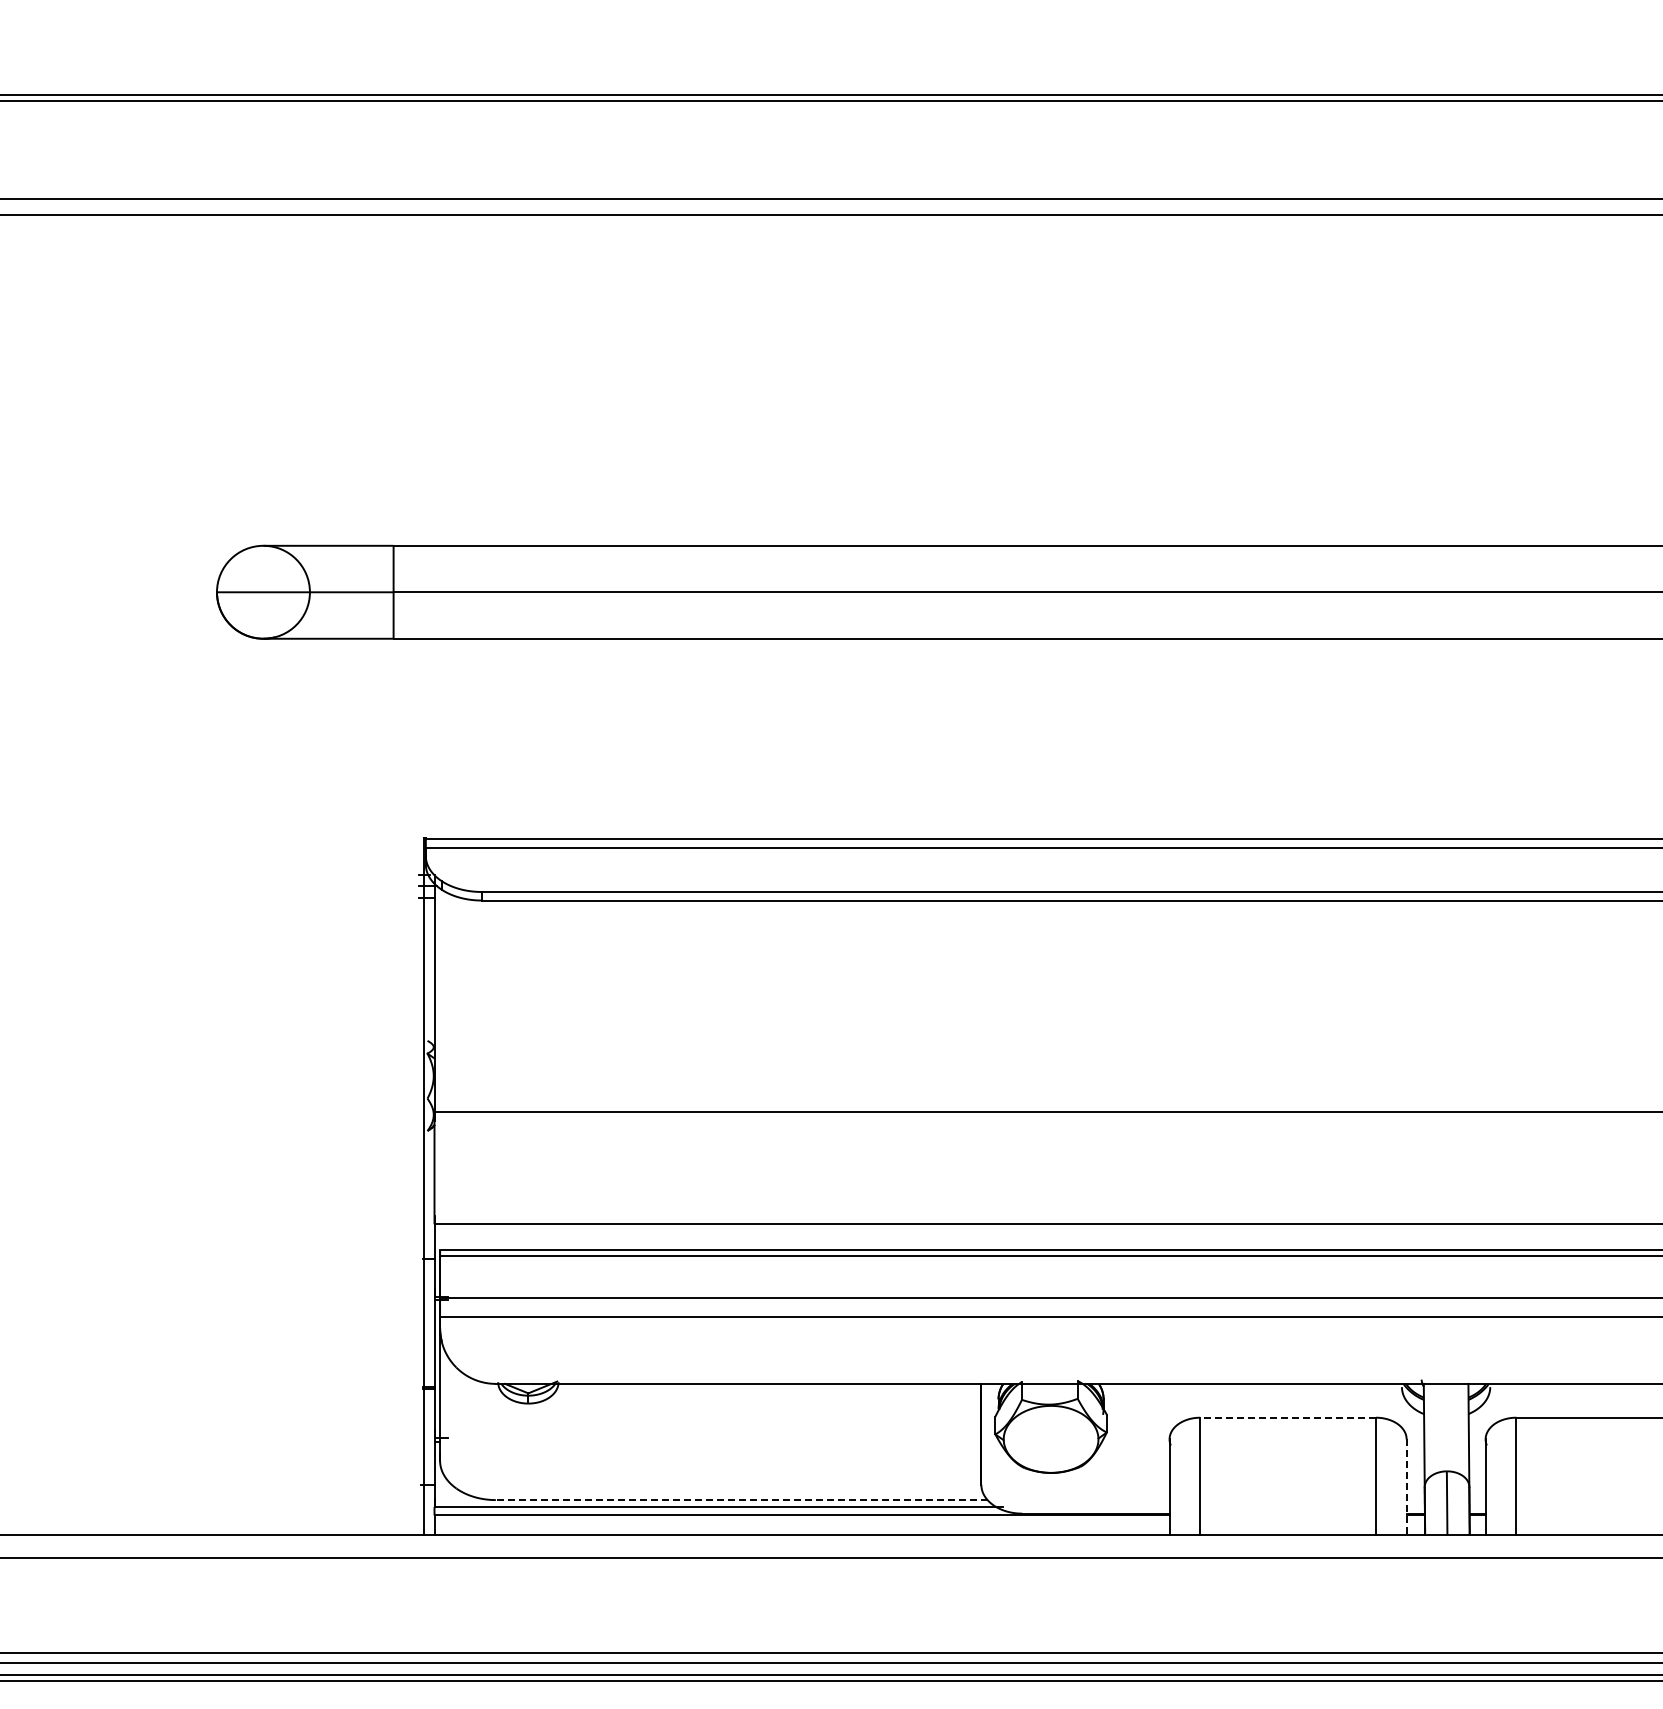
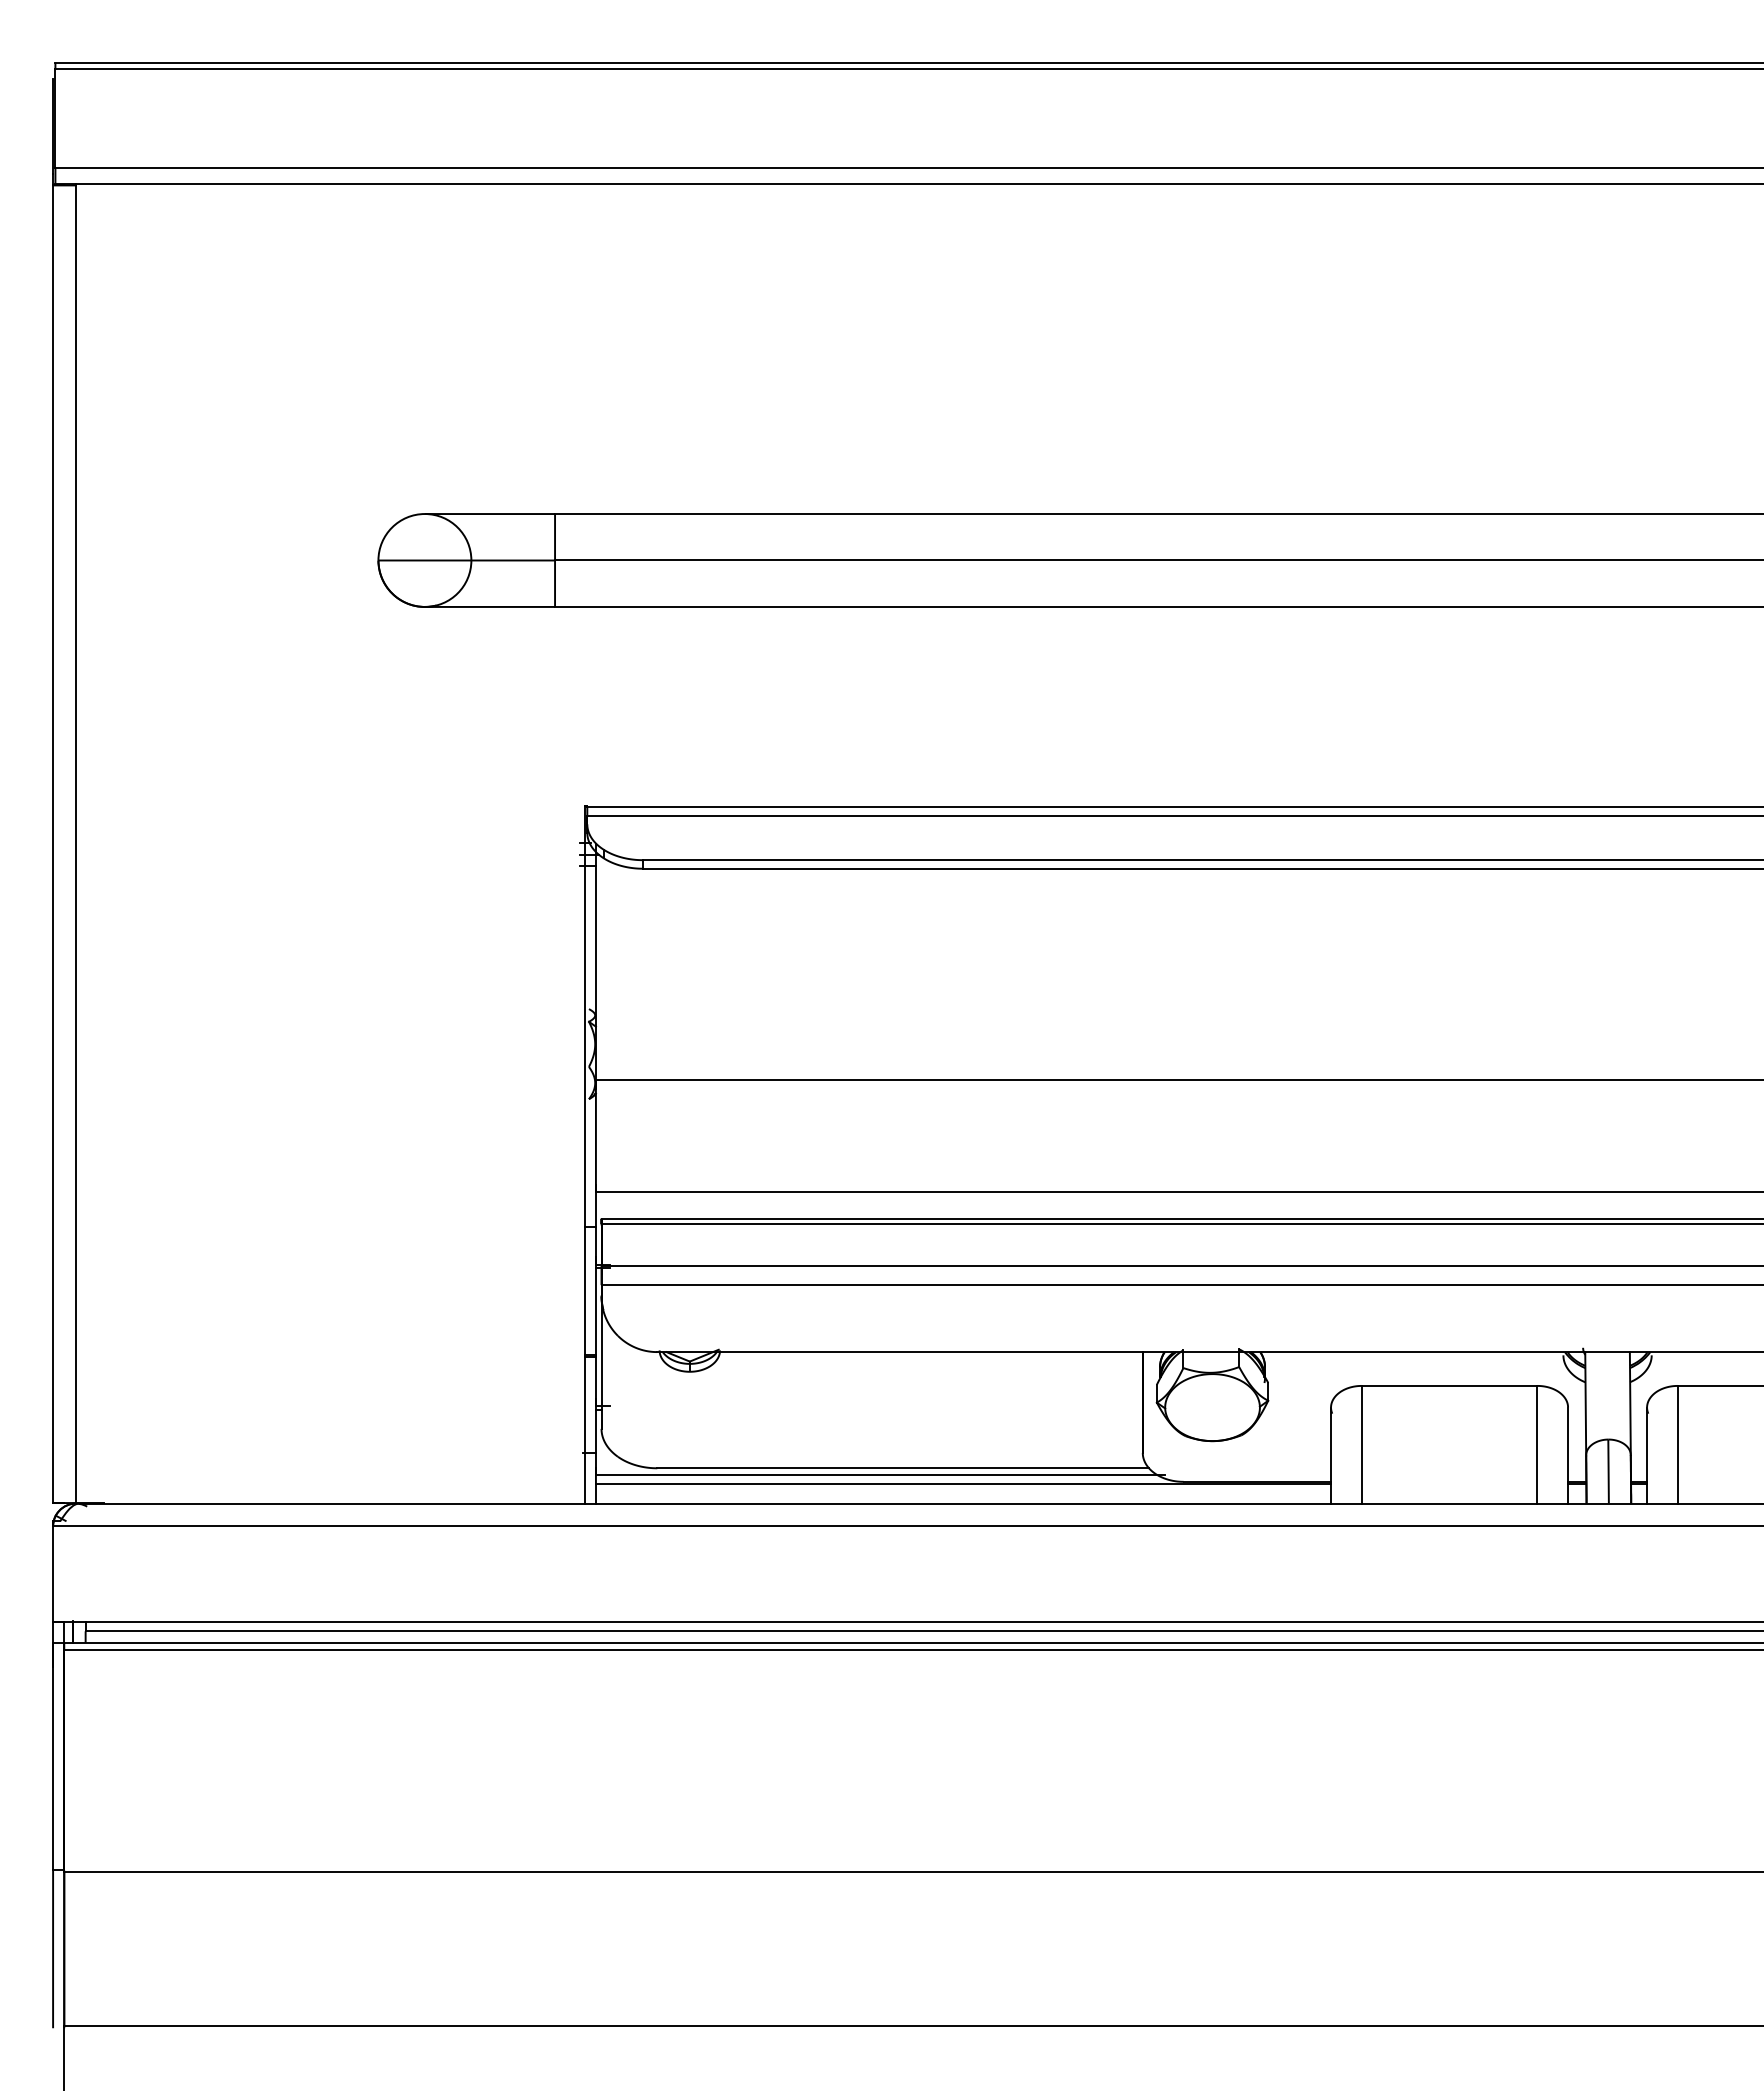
line: (1288, 1417) -> (1449, 1385), dashed -> solid
line: (1407, 1488) -> (1568, 1456), dashed -> solid
line: (742, 1500) -> (903, 1468), dashed -> solid

